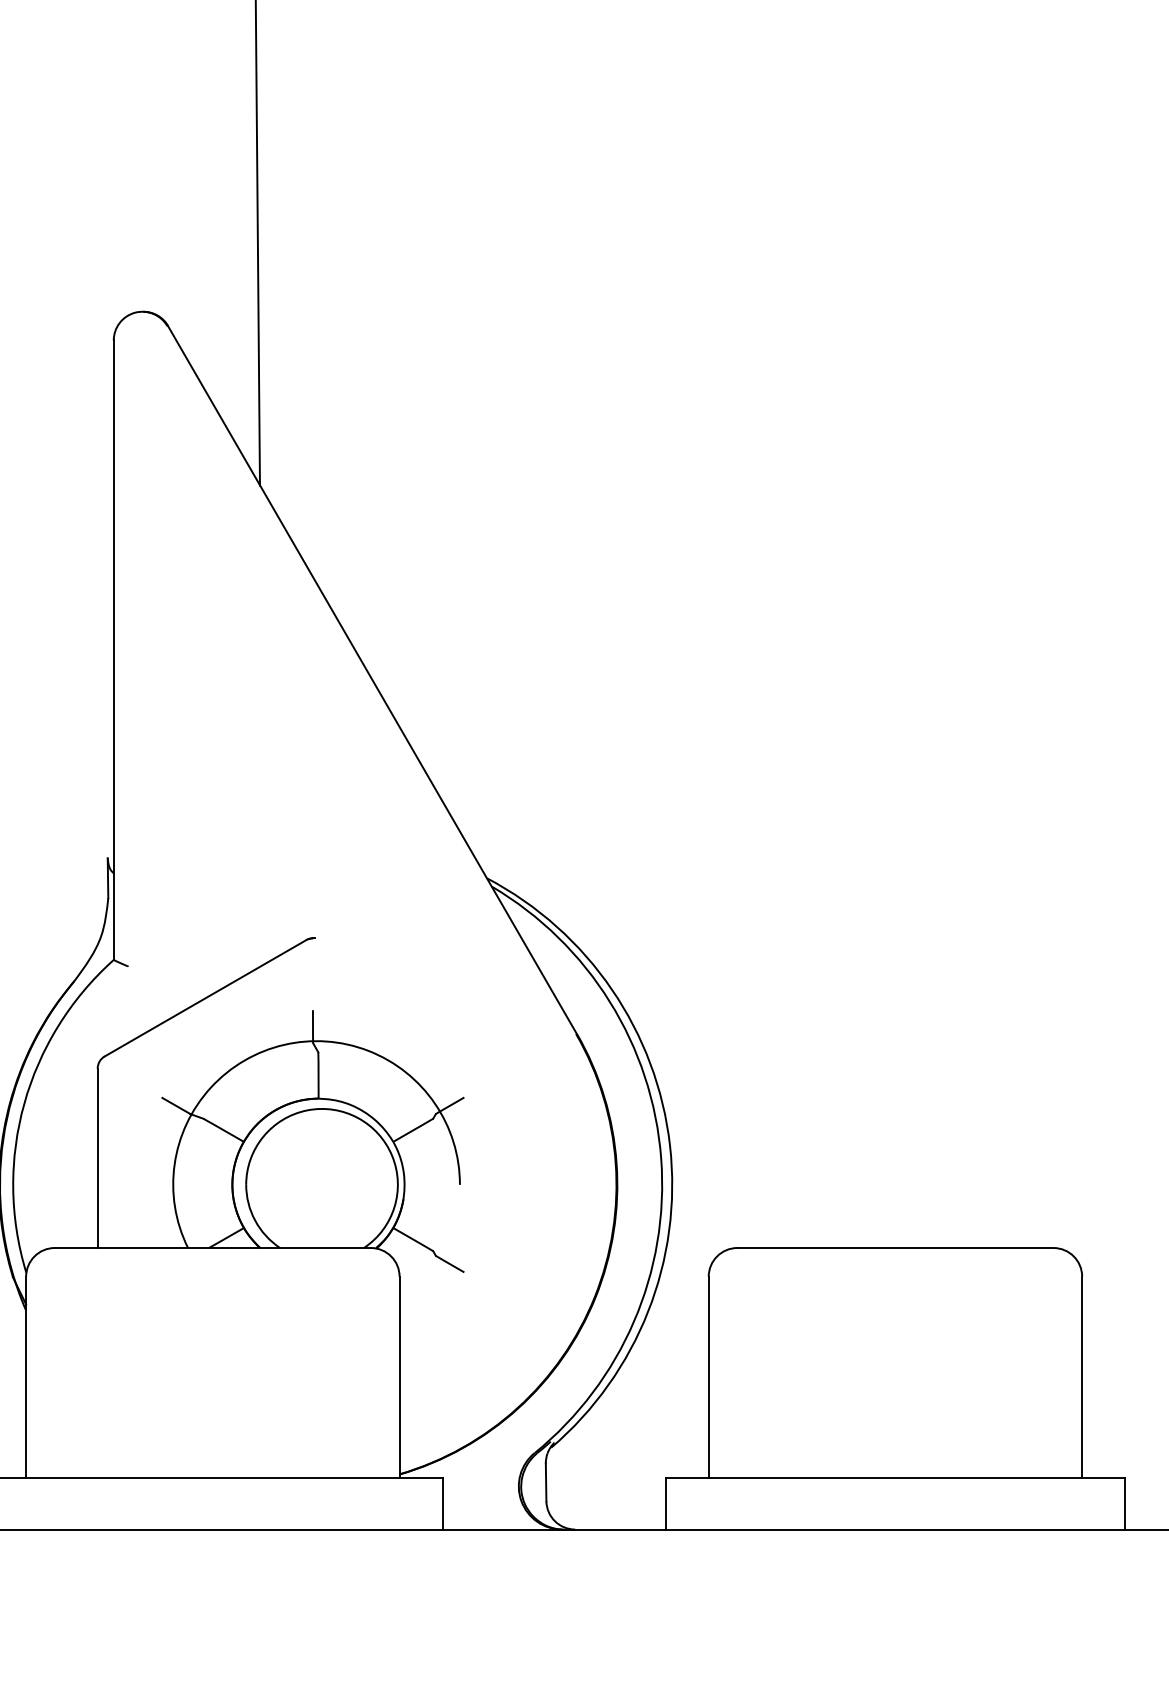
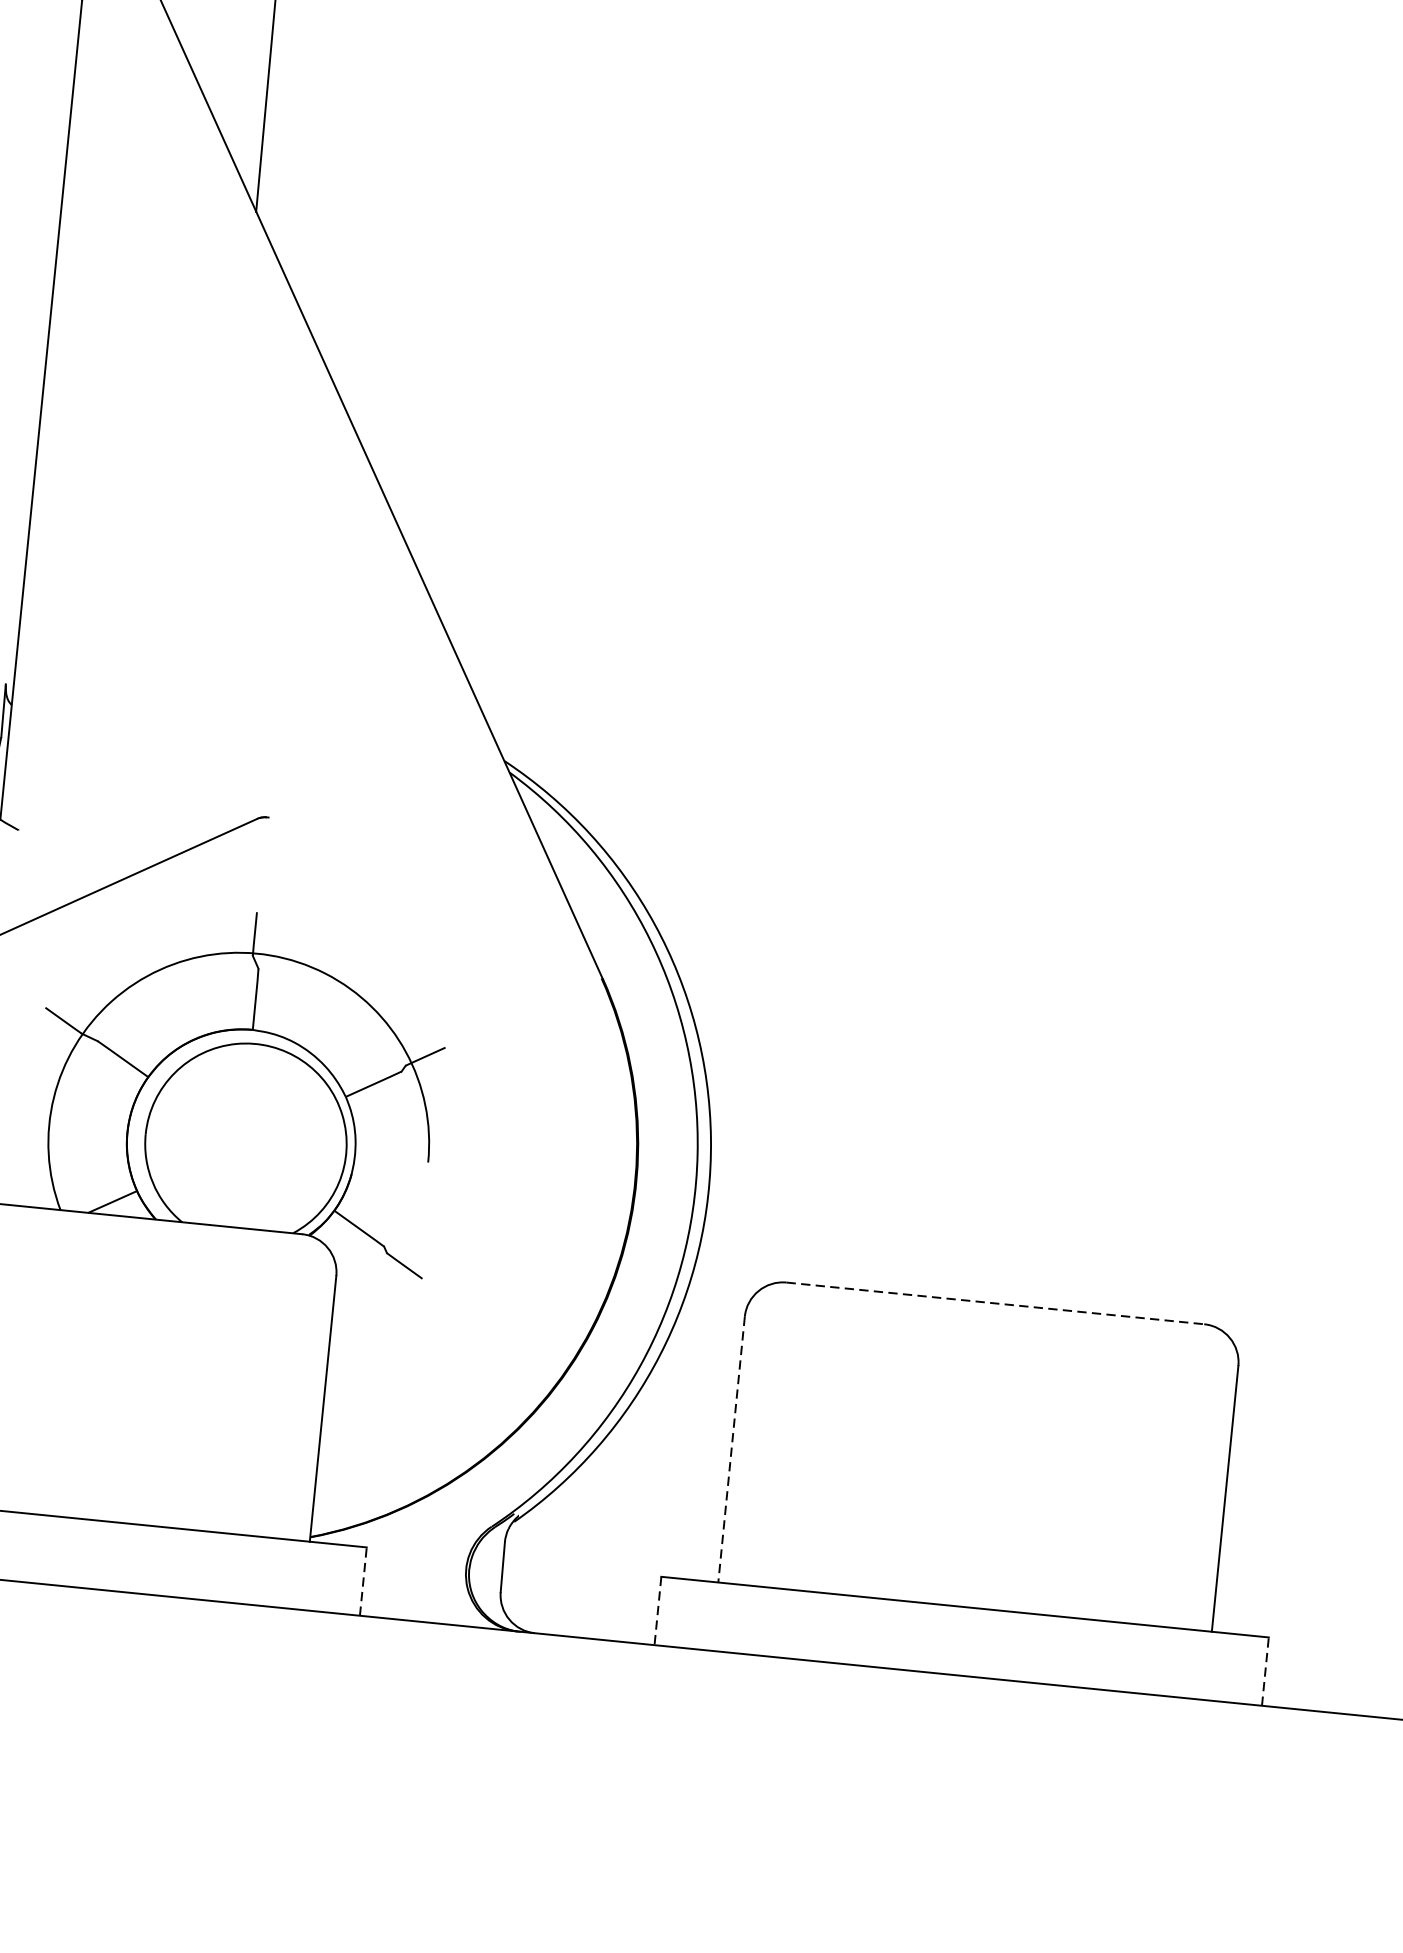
line: (895, 1248) -> (995, 1304), solid -> dashed
line: (708, 1377) -> (731, 1449), solid -> dashed
line: (442, 1503) -> (363, 1581), solid -> dashed
line: (665, 1503) -> (657, 1610), solid -> dashed
line: (1125, 1503) -> (1265, 1671), solid -> dashed

